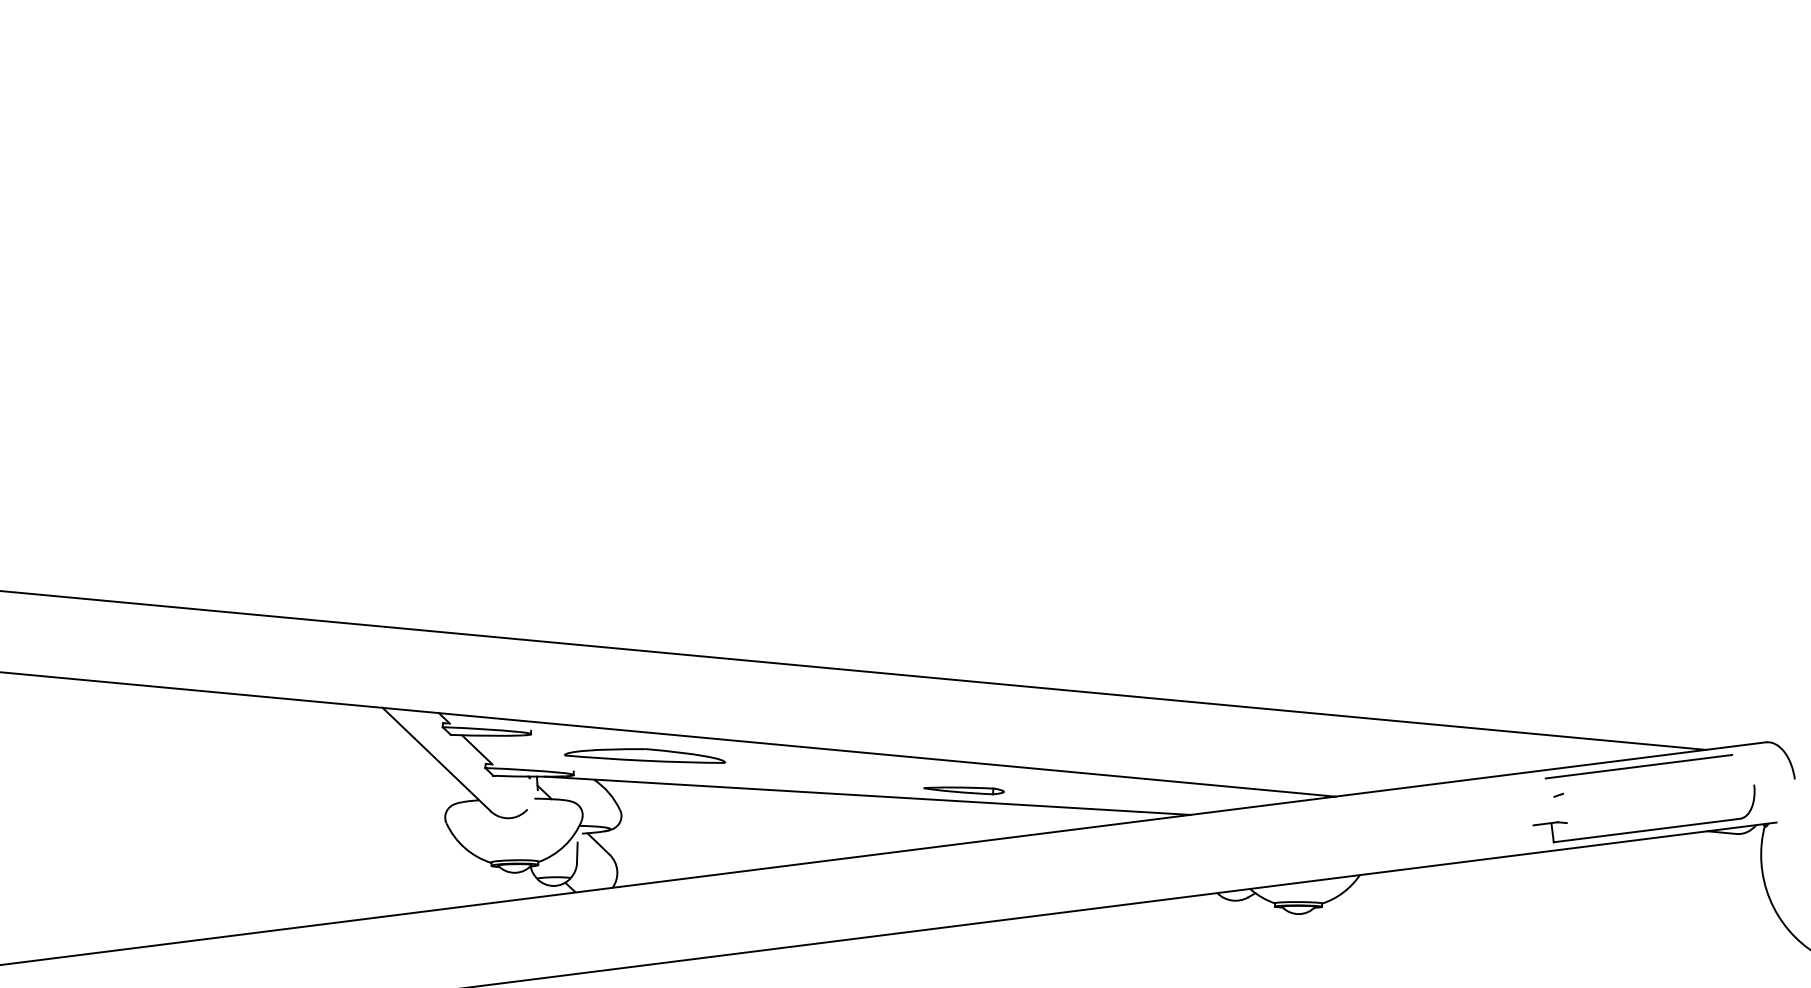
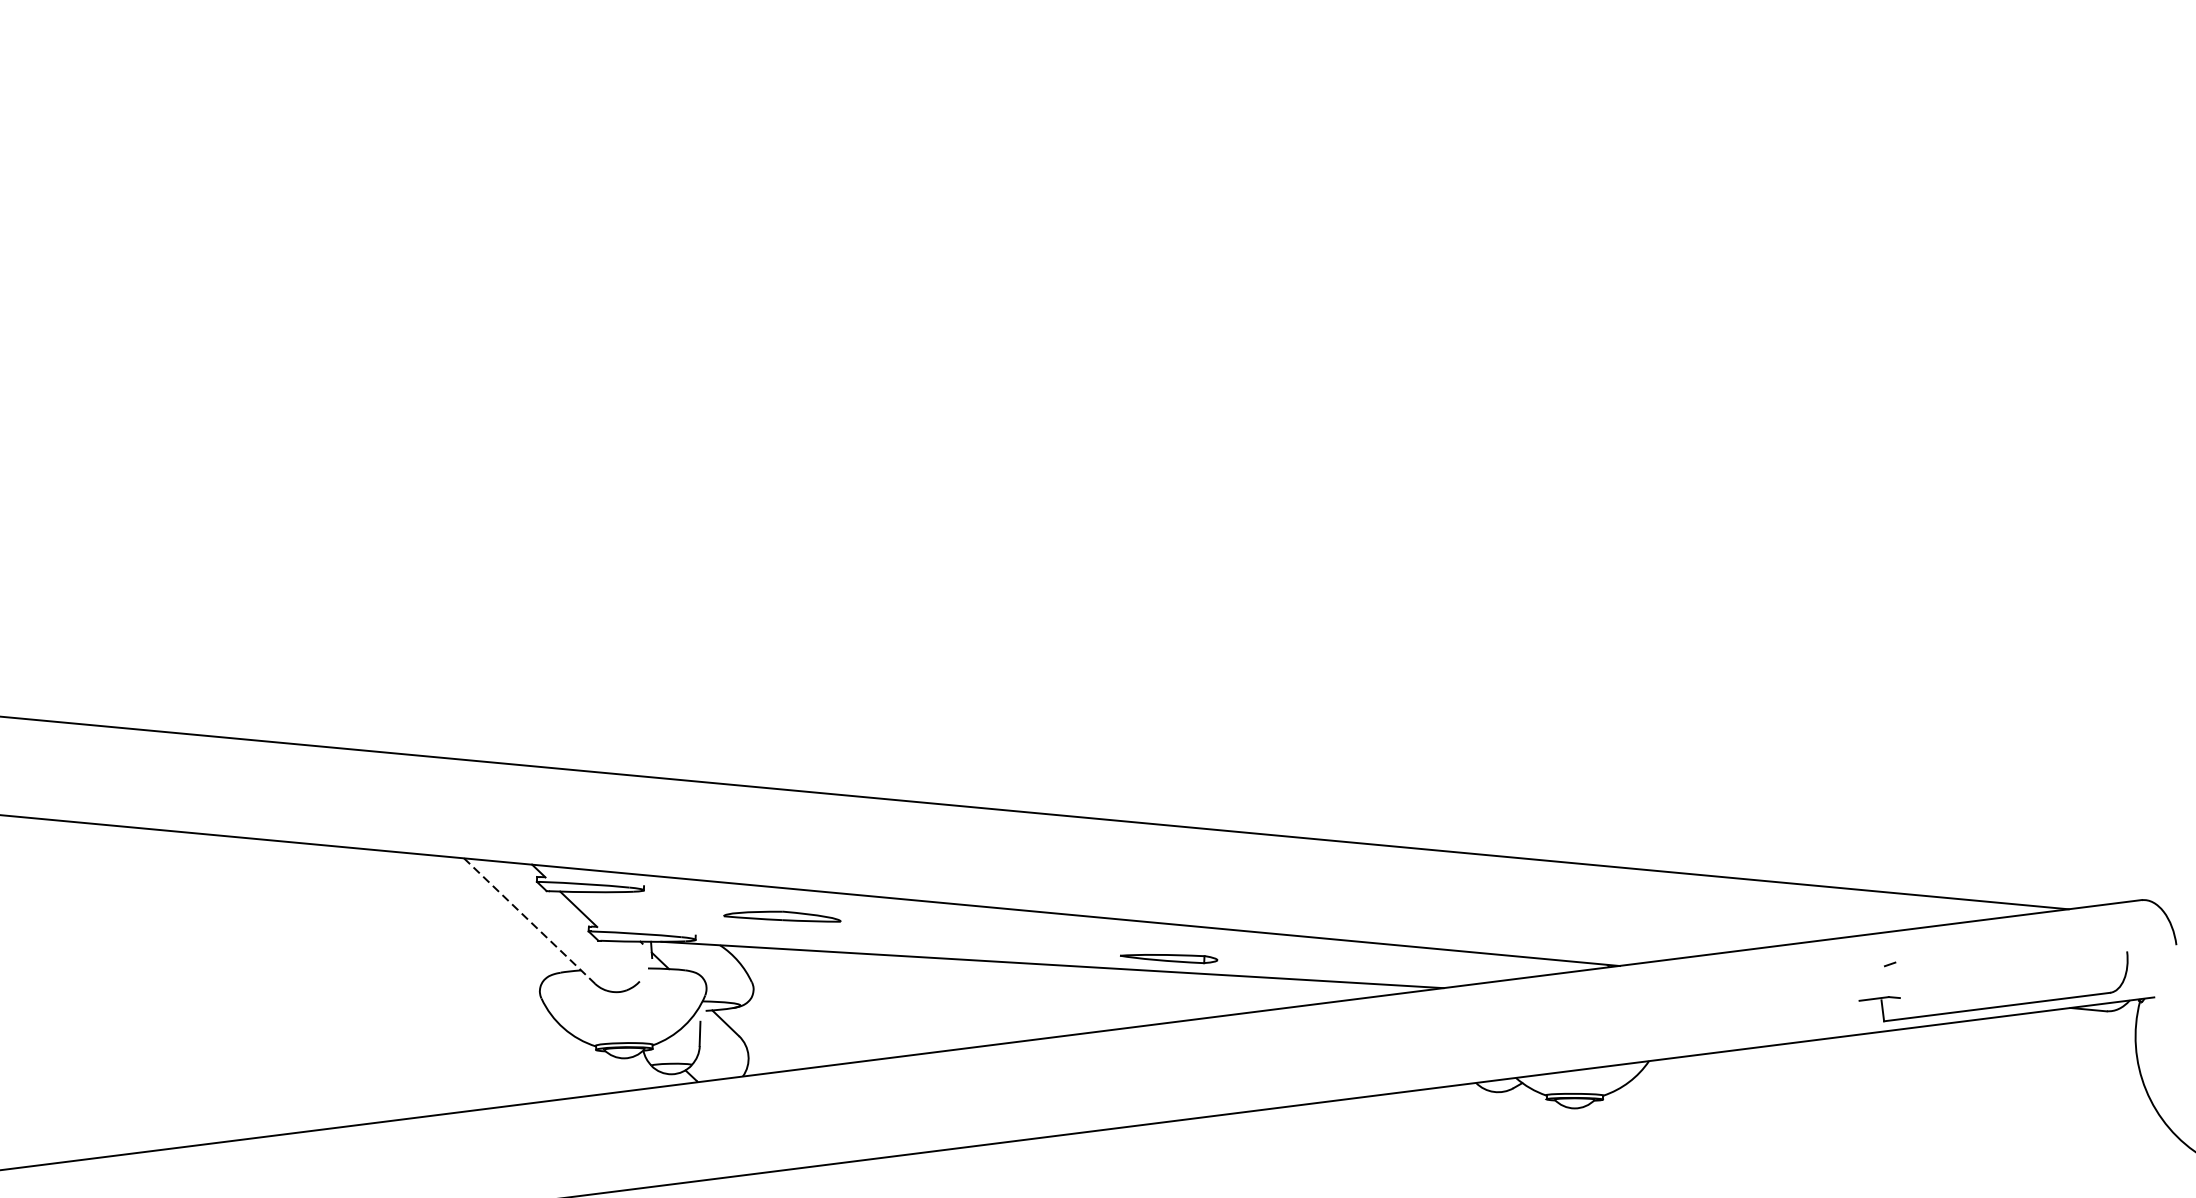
part: (645, 755) -> (782, 916), size x0.6
line: (436, 759) -> (529, 920), solid -> dashed
line: (1638, 766) -> (1986, 929), removed

